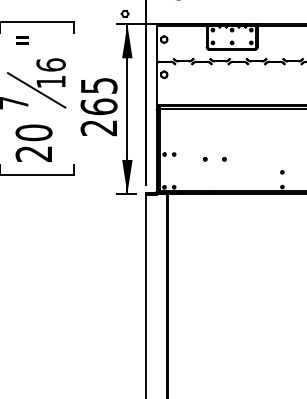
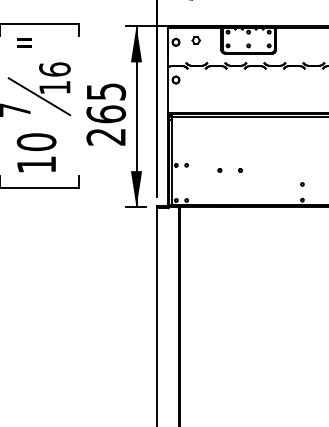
part: (124, 13) -> (195, 40), moved
text: (33, 154) -> (36, 165), 20 -> 10

